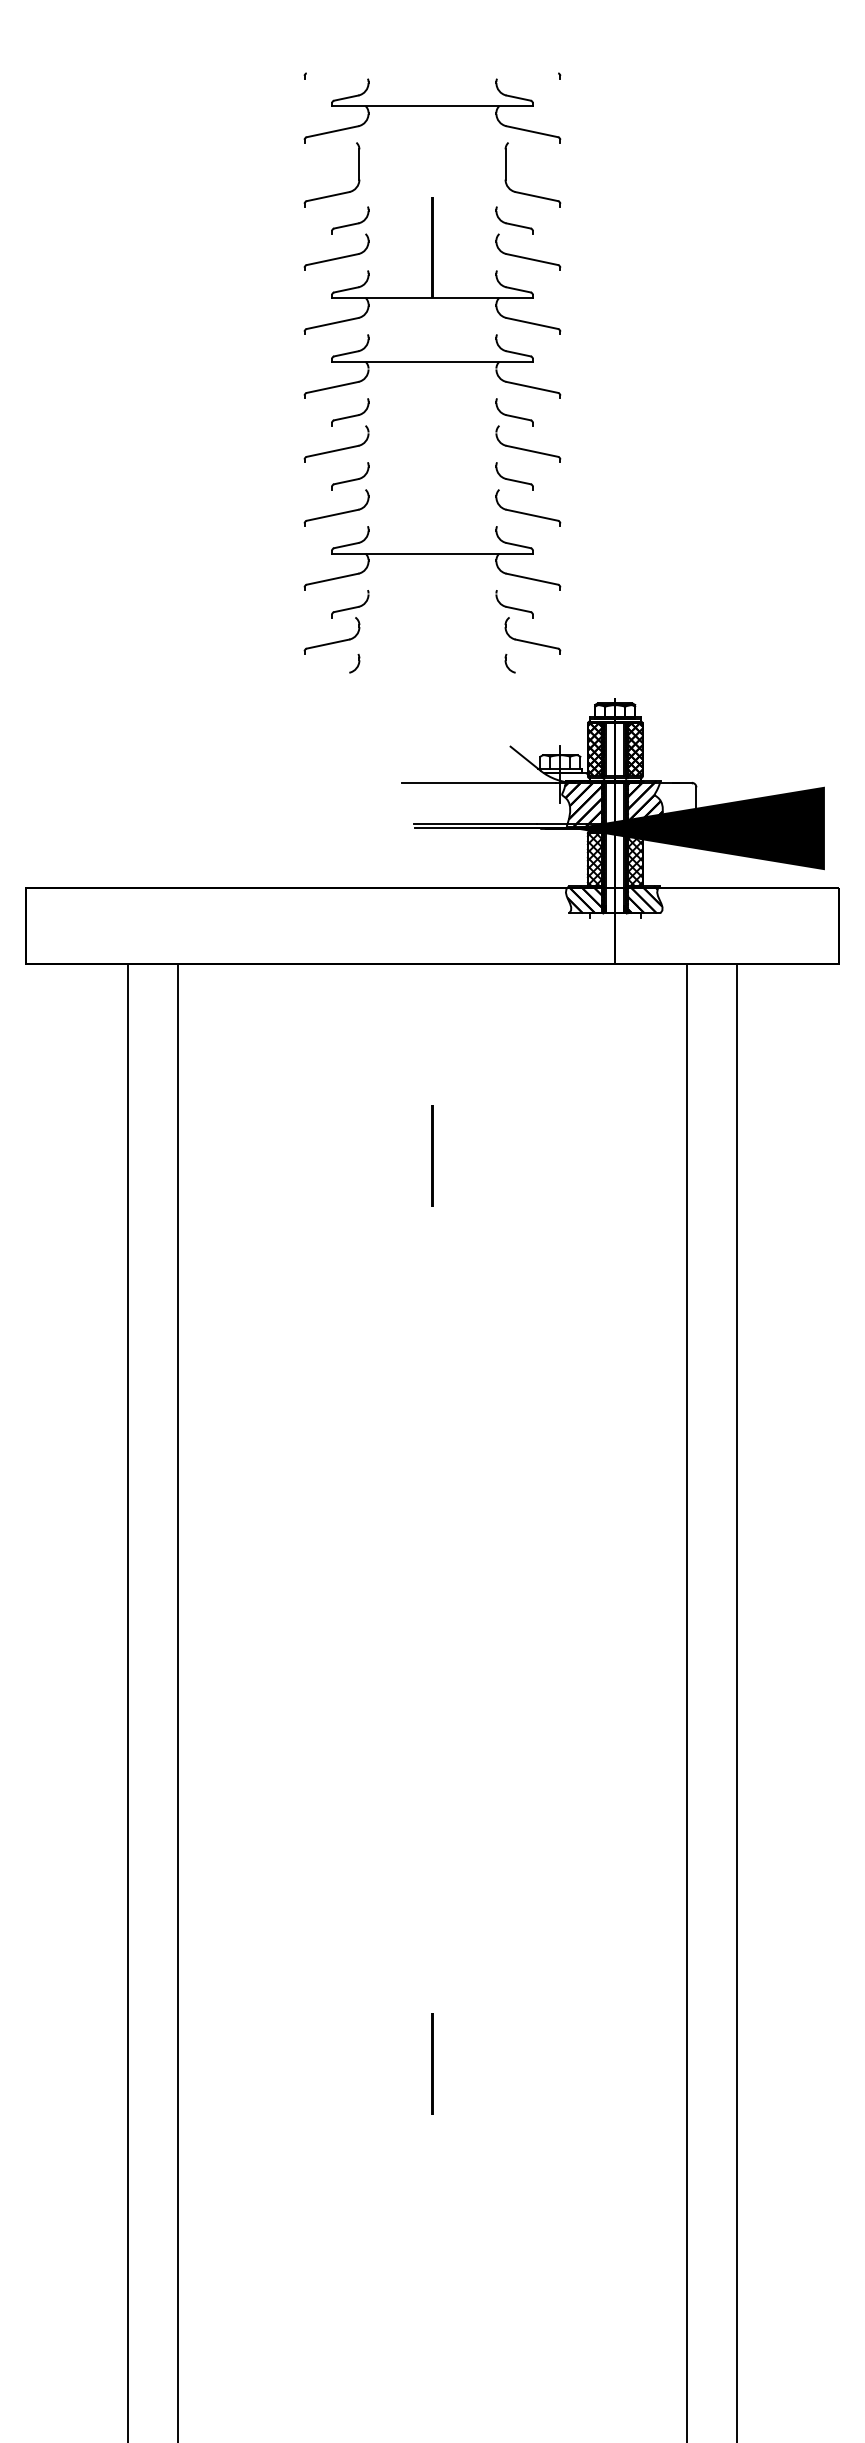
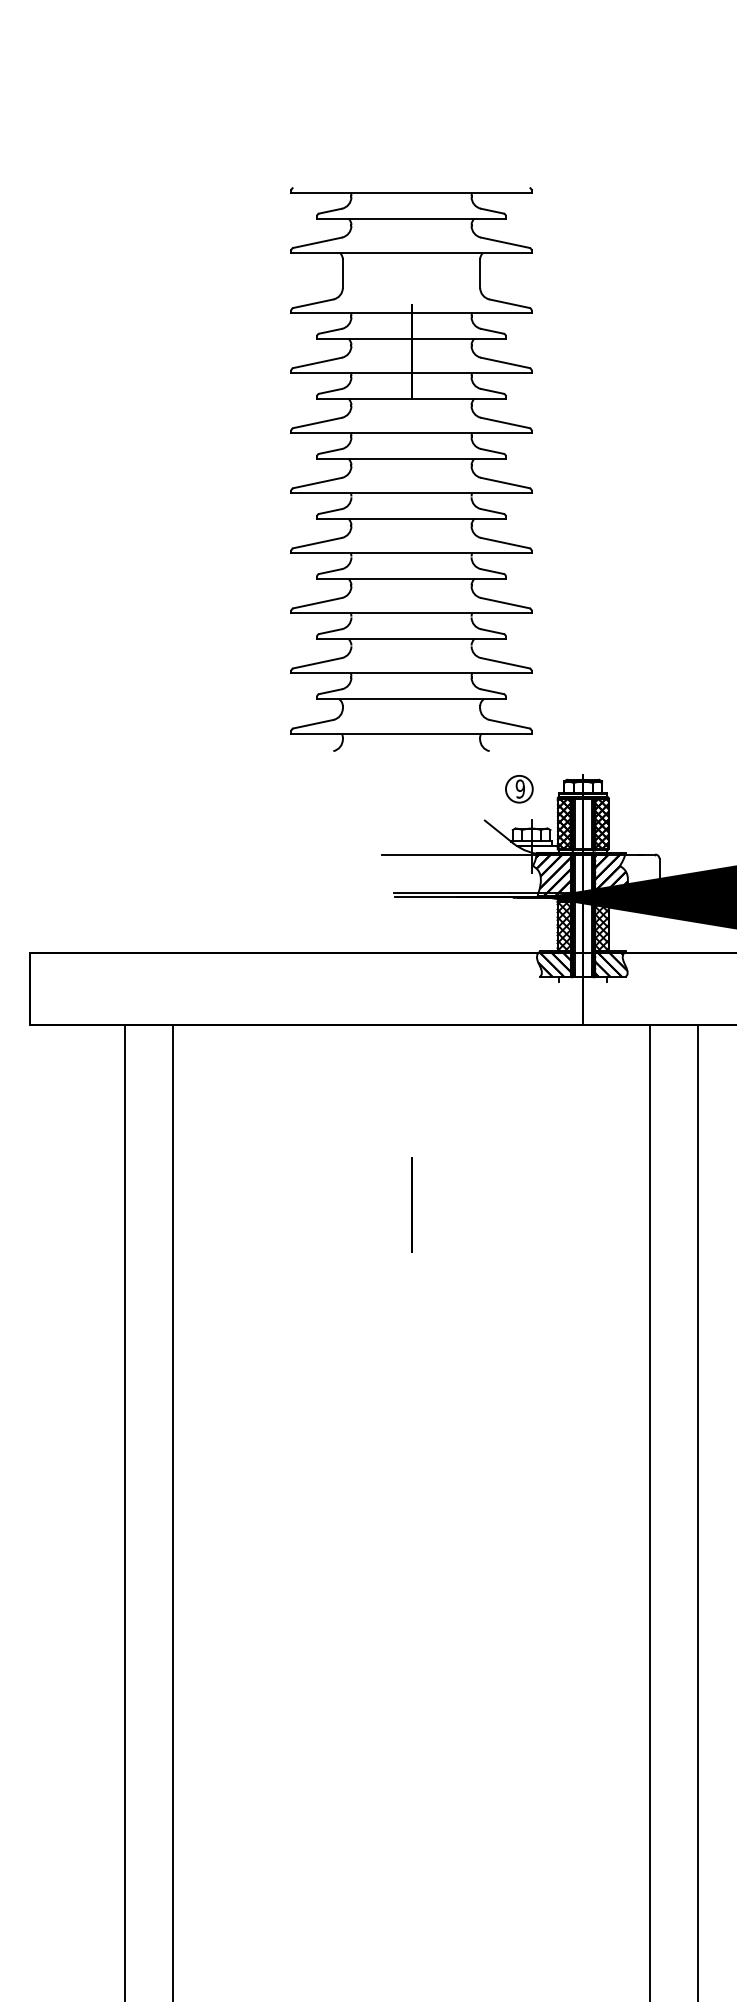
line: (432, 78) -> (411, 192), added
line: (432, 142) -> (411, 252), added
line: (432, 206) -> (411, 313), added
line: (432, 233) -> (411, 338), added
line: (432, 270) -> (411, 373), added
line: (432, 334) -> (411, 433), added
line: (432, 398) -> (411, 493), added
line: (432, 425) -> (411, 518), added
line: (432, 462) -> (411, 553), added
line: (432, 489) -> (411, 578), added
line: (432, 526) -> (411, 613), added
line: (432, 590) -> (411, 673), added
line: (432, 617) -> (411, 699), added
line: (432, 654) -> (411, 733), added
part: (547, 713) -> (519, 789), added

